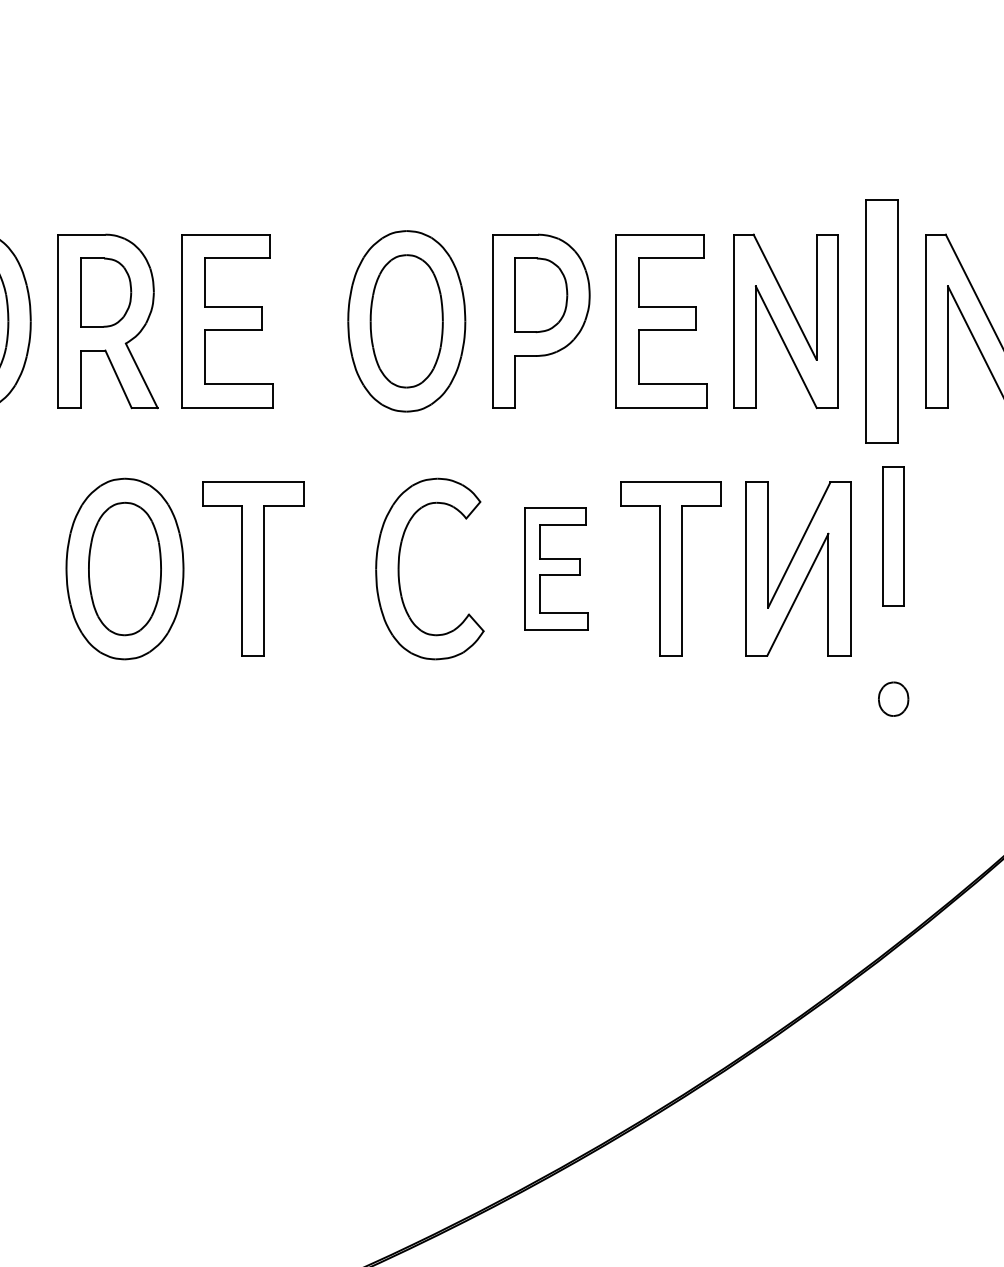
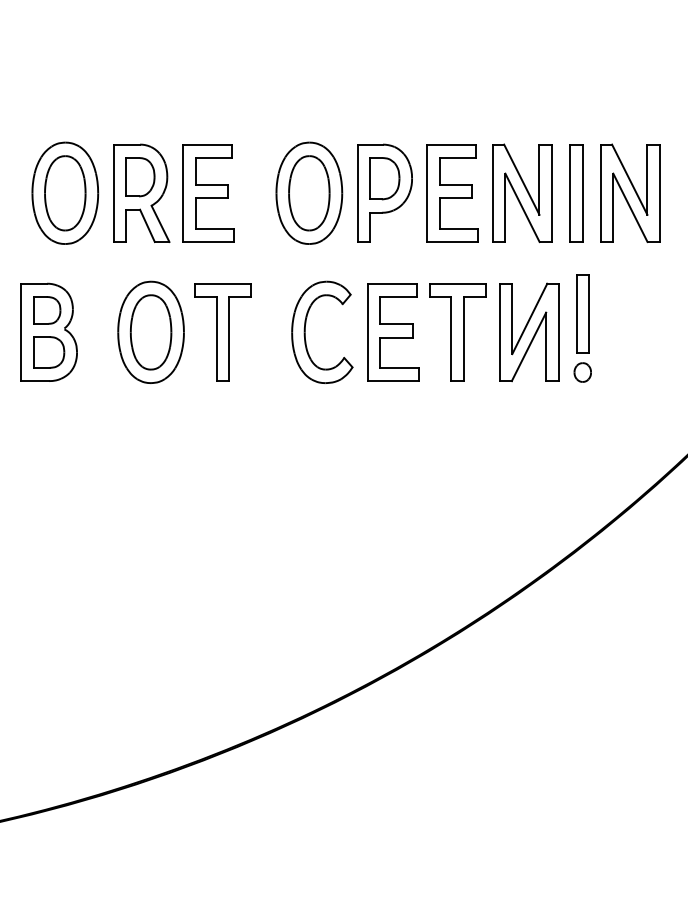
part: (882, 321) -> (576, 193), size x0.71
part: (556, 569) -> (393, 332), size x1.43
part: (893, 699) -> (582, 372), moved

